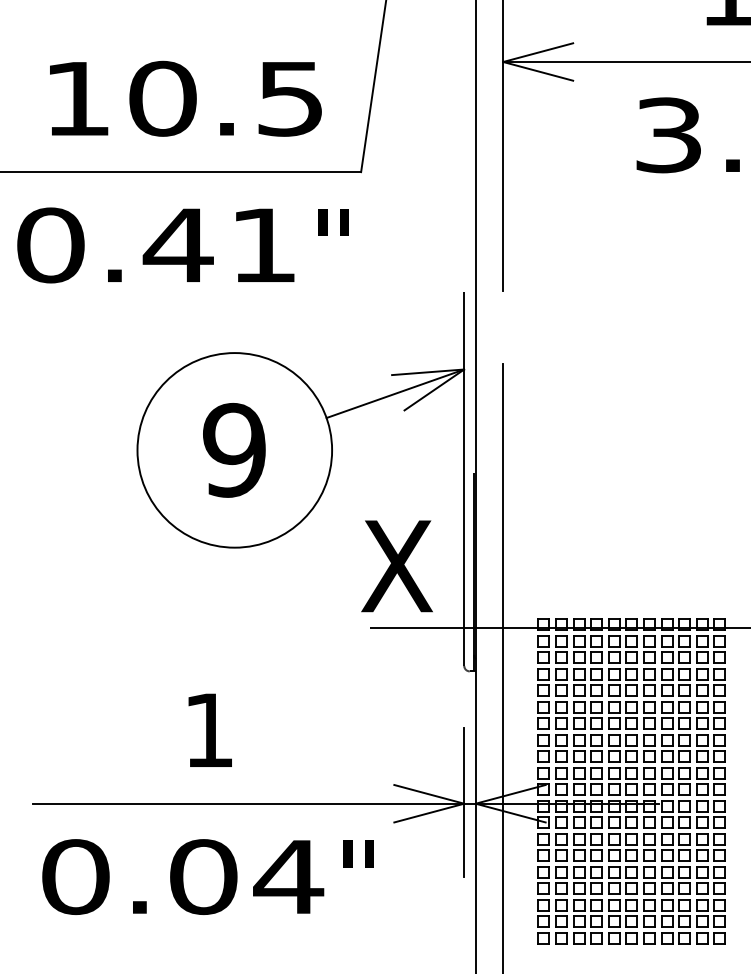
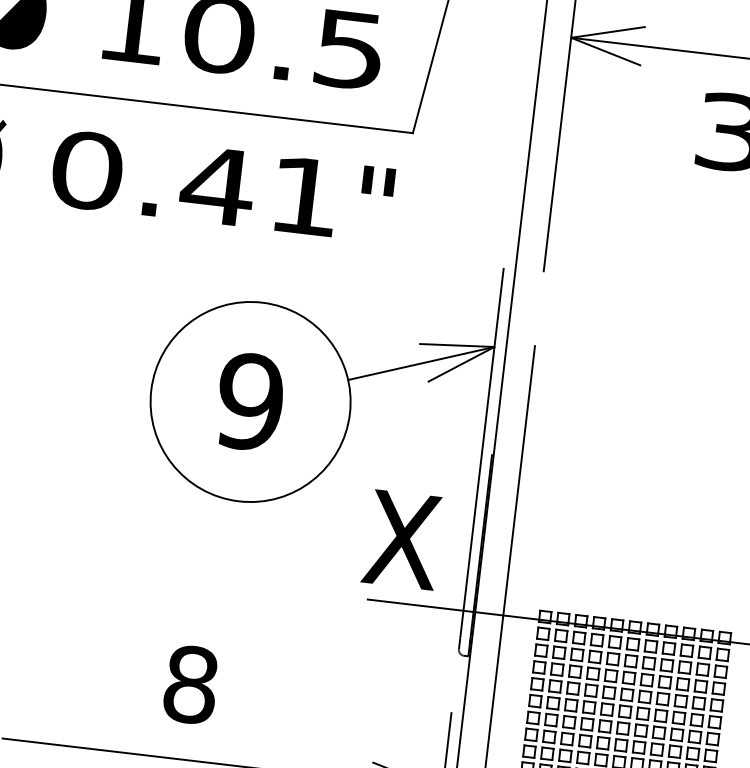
text: (209, 730) -> (191, 684), 1 -> 8

